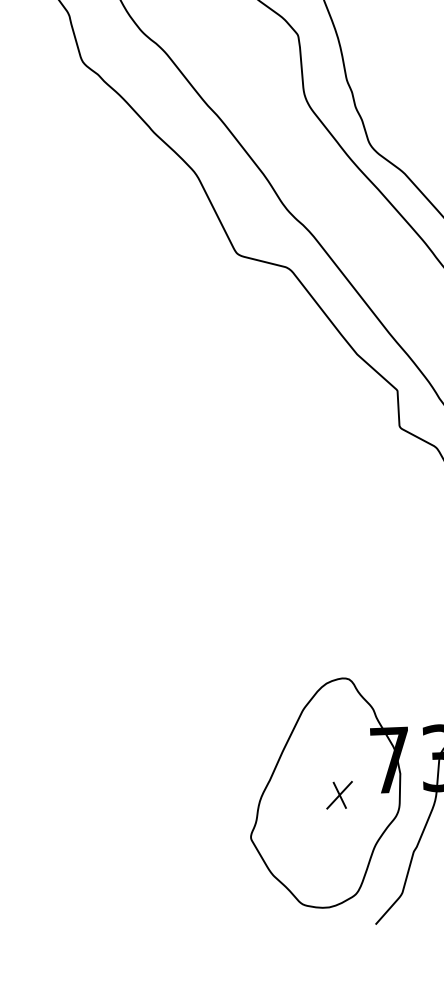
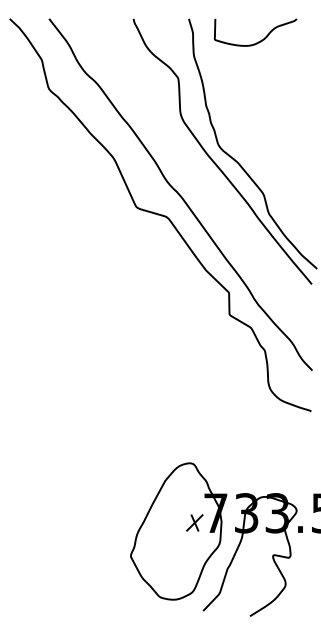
part: (339, 794) -> (194, 522), moved

